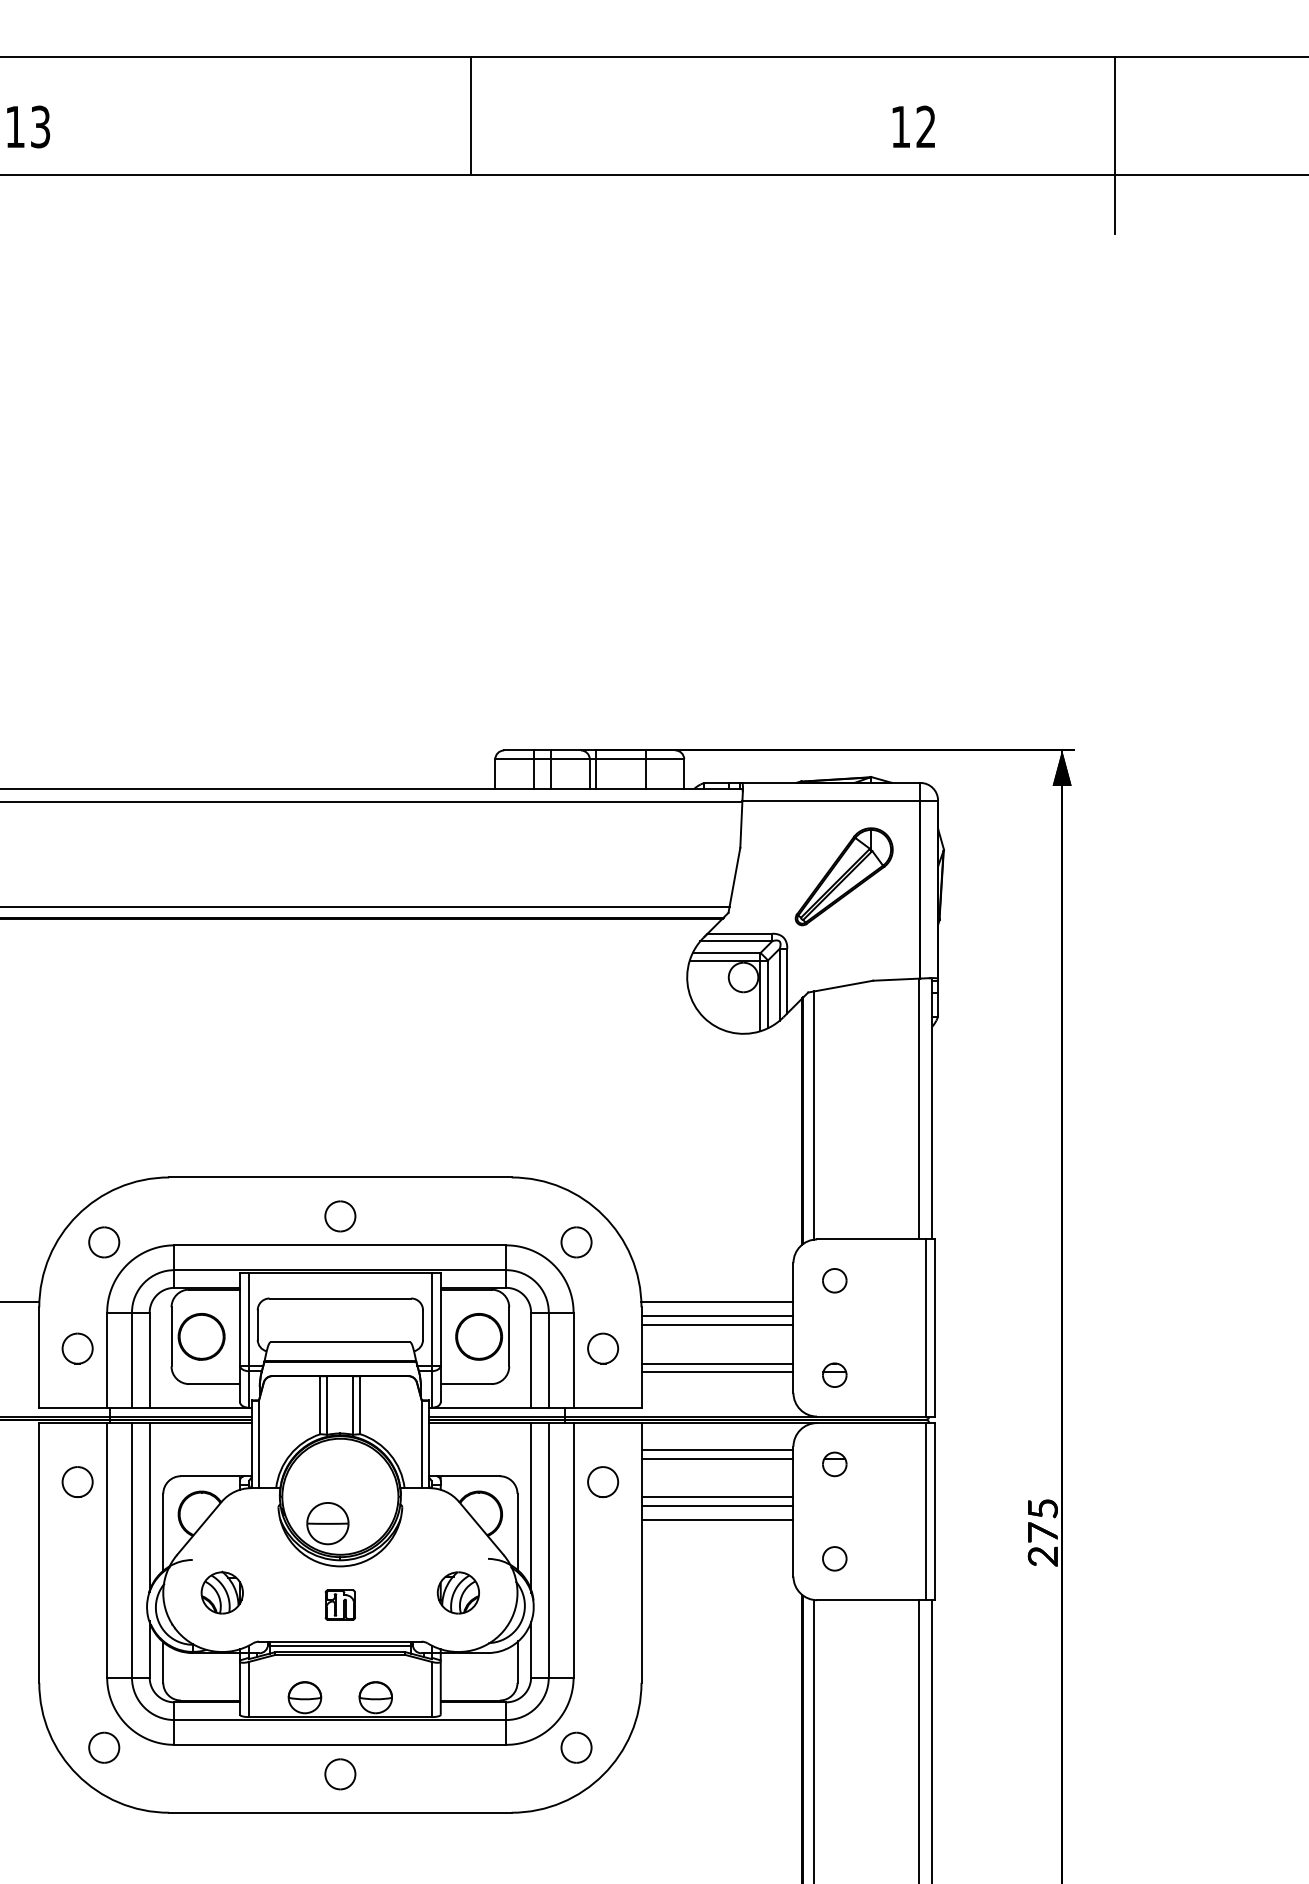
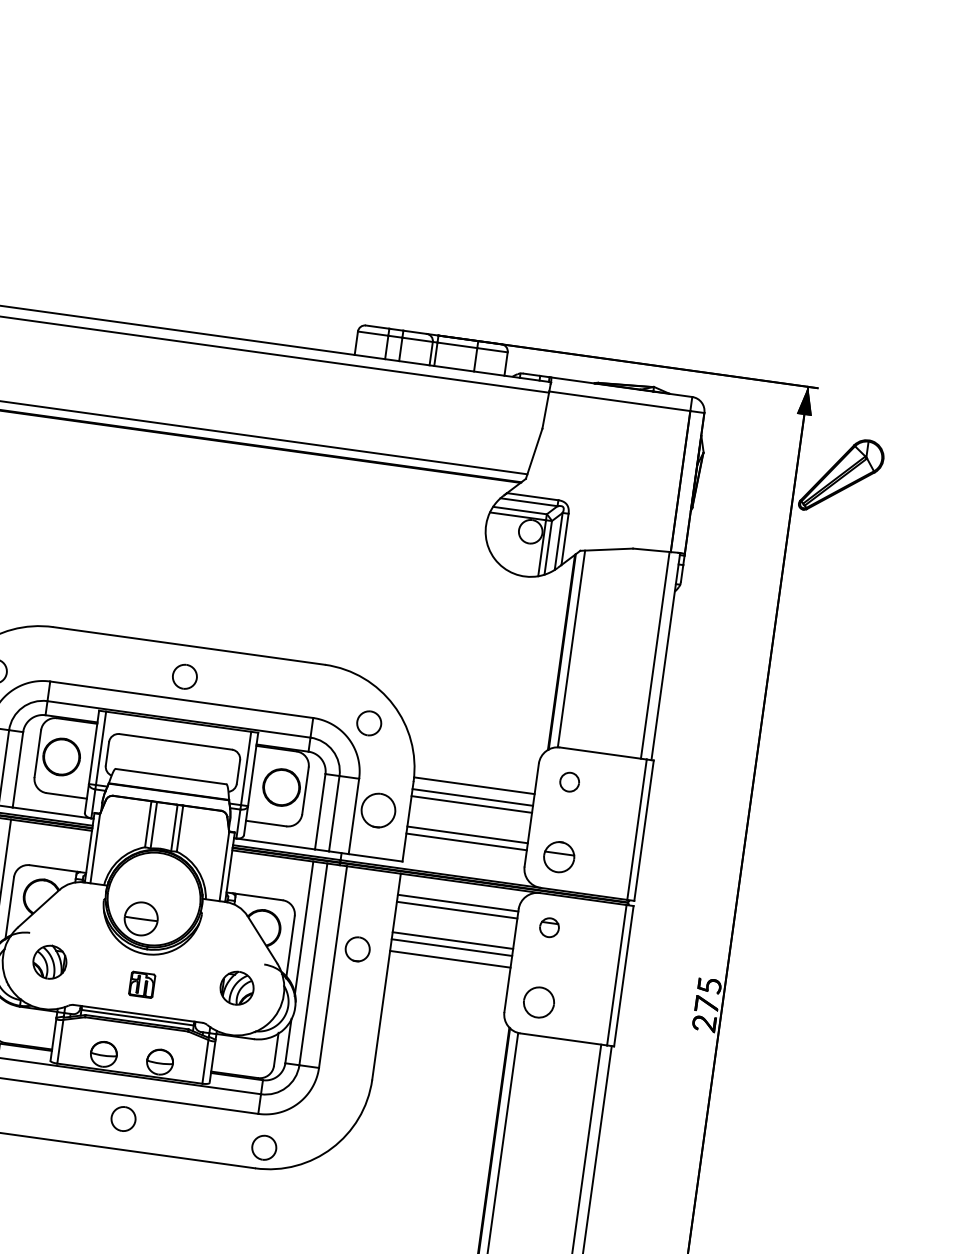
part: (843, 876) -> (841, 475), moved
part: (603, 1348) -> (378, 810), size x1.4
part: (834, 1374) -> (559, 856), size x1.6
part: (603, 1481) -> (358, 948), moved
part: (834, 1558) -> (538, 1002), size x1.6
part: (576, 1747) -> (264, 1147), moved

